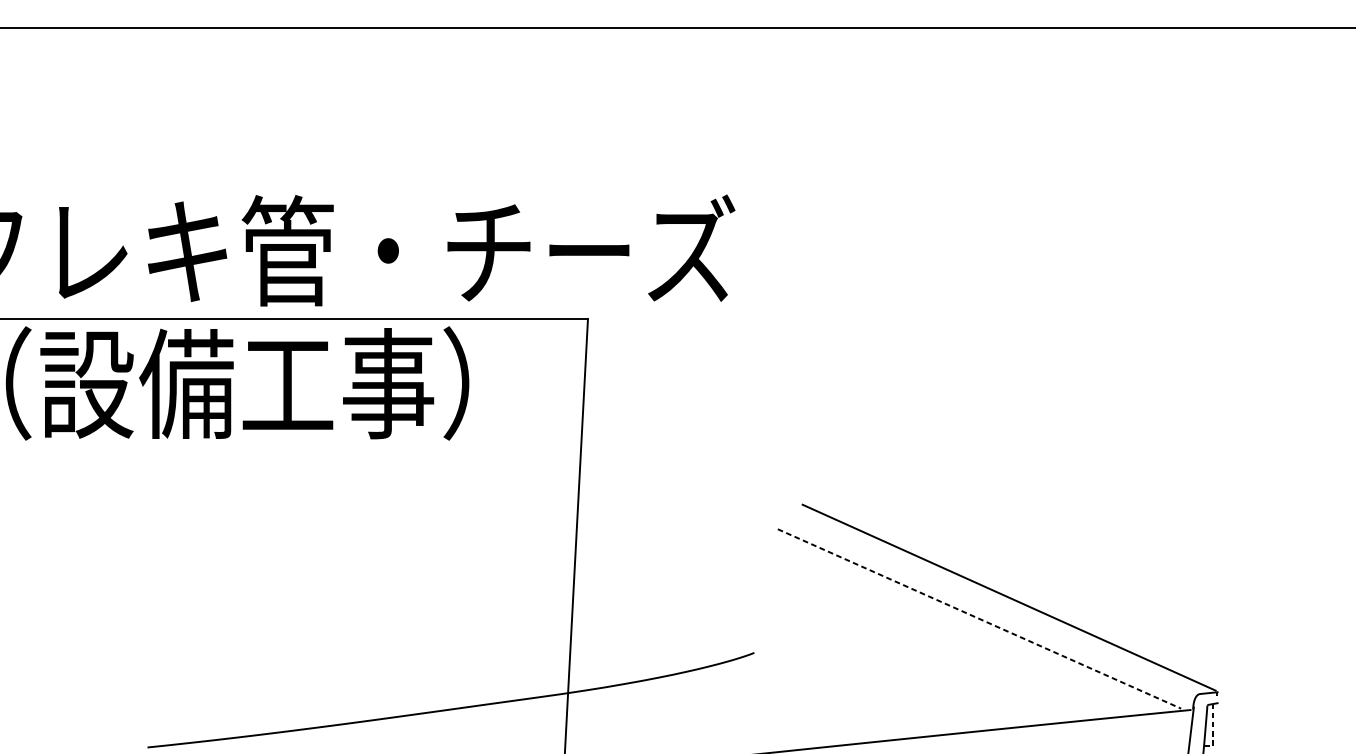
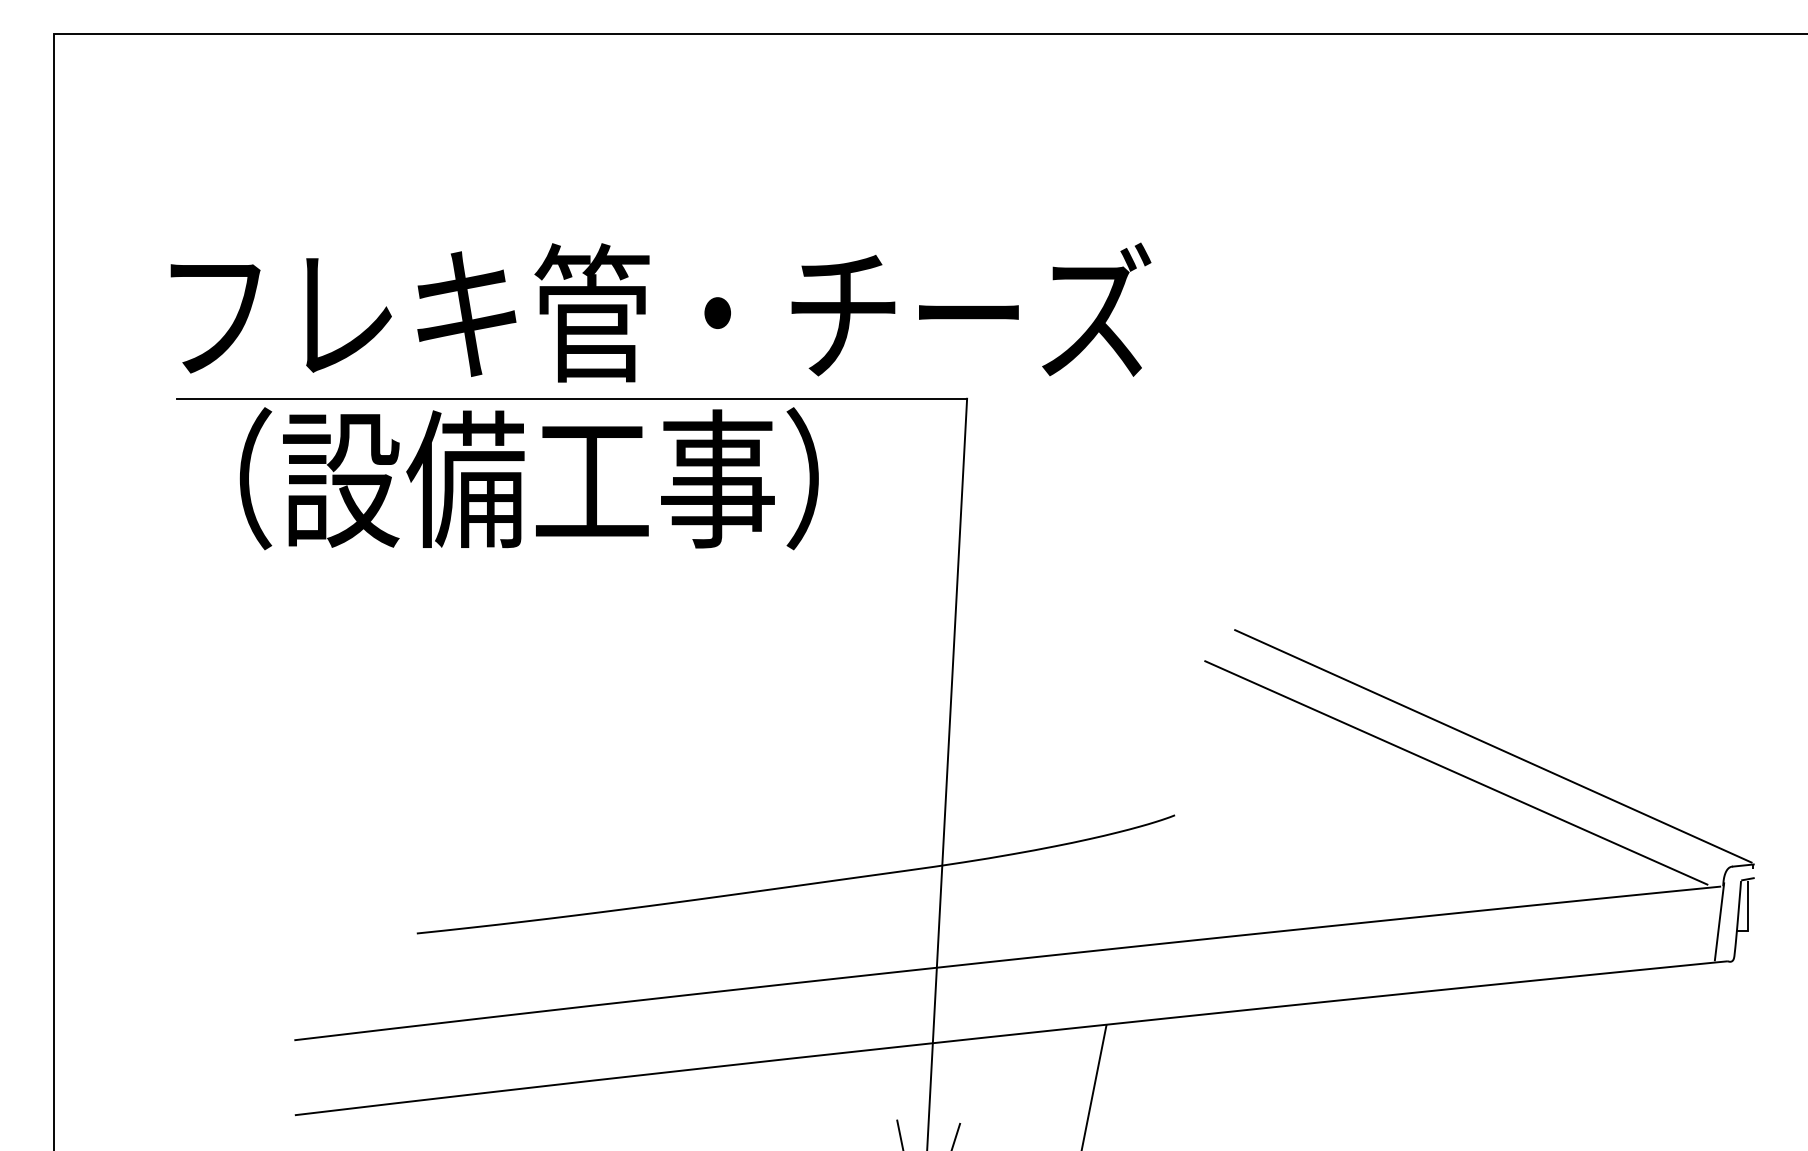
line: (979, 618) -> (1456, 772), dashed -> solid
line: (1213, 730) -> (1748, 912), dashed -> solid

